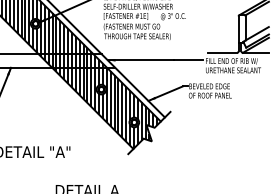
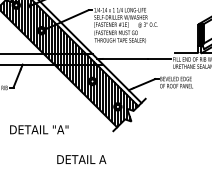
fill: (241, 28) -> (200, 34), added

